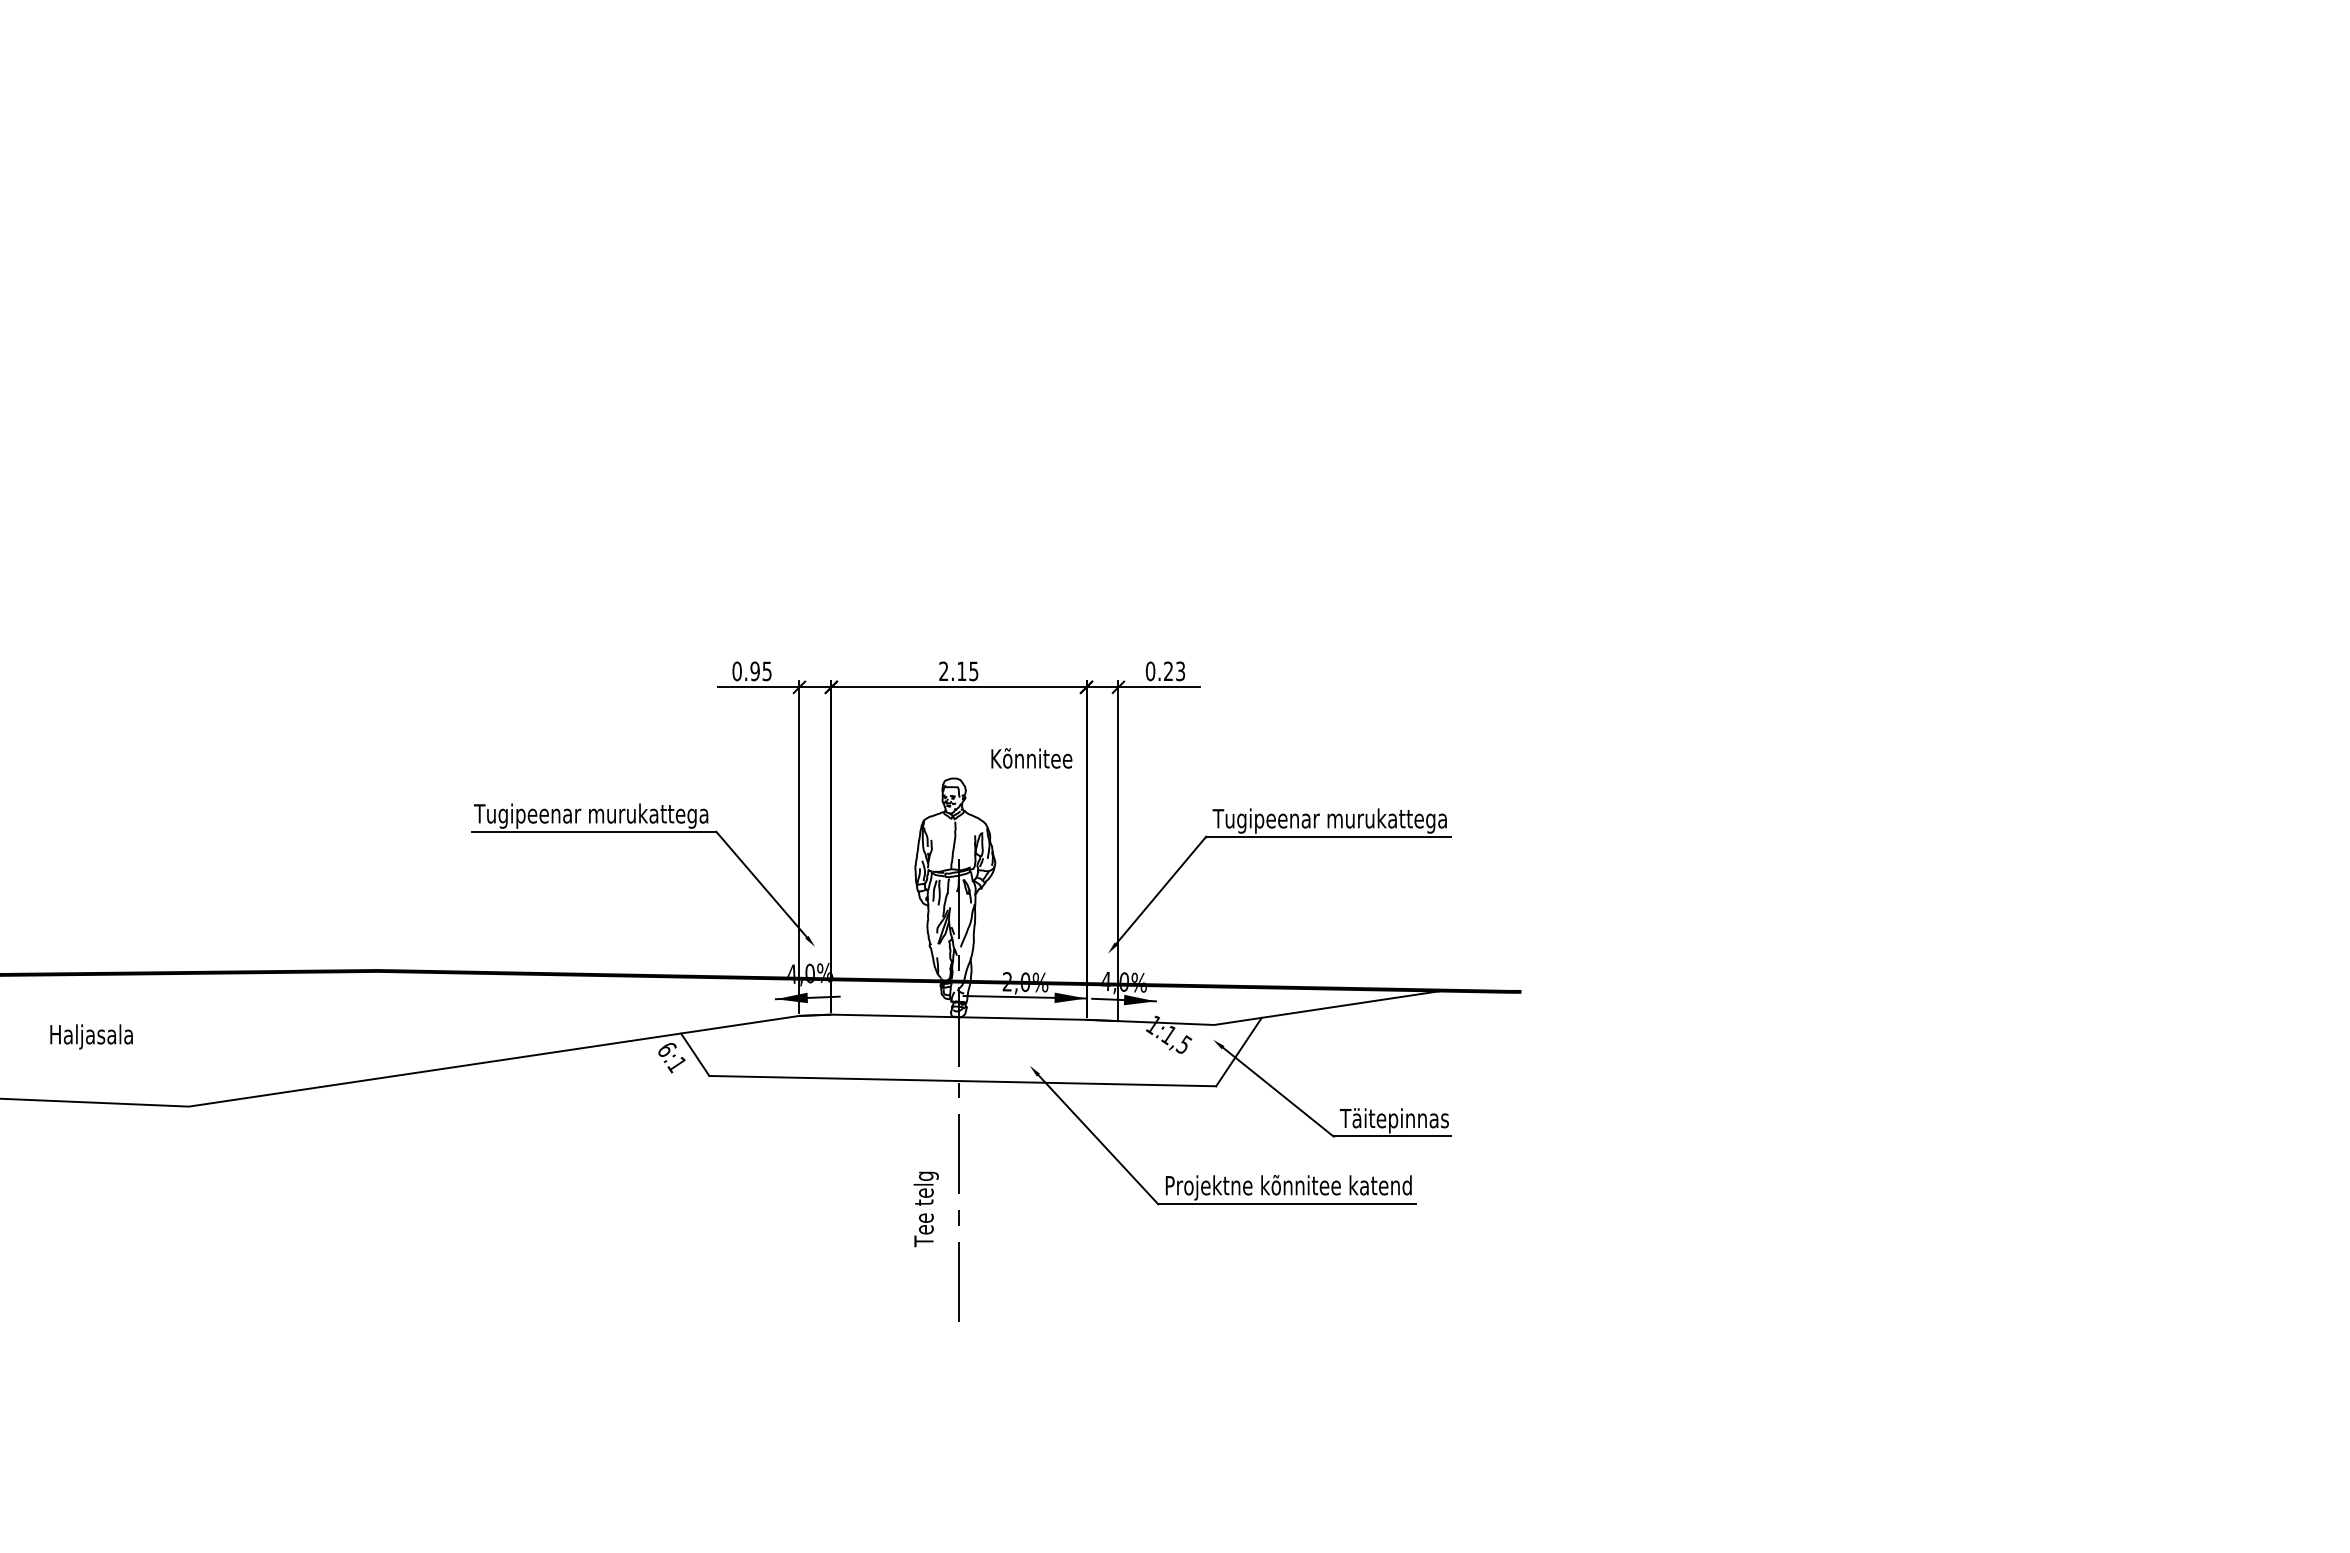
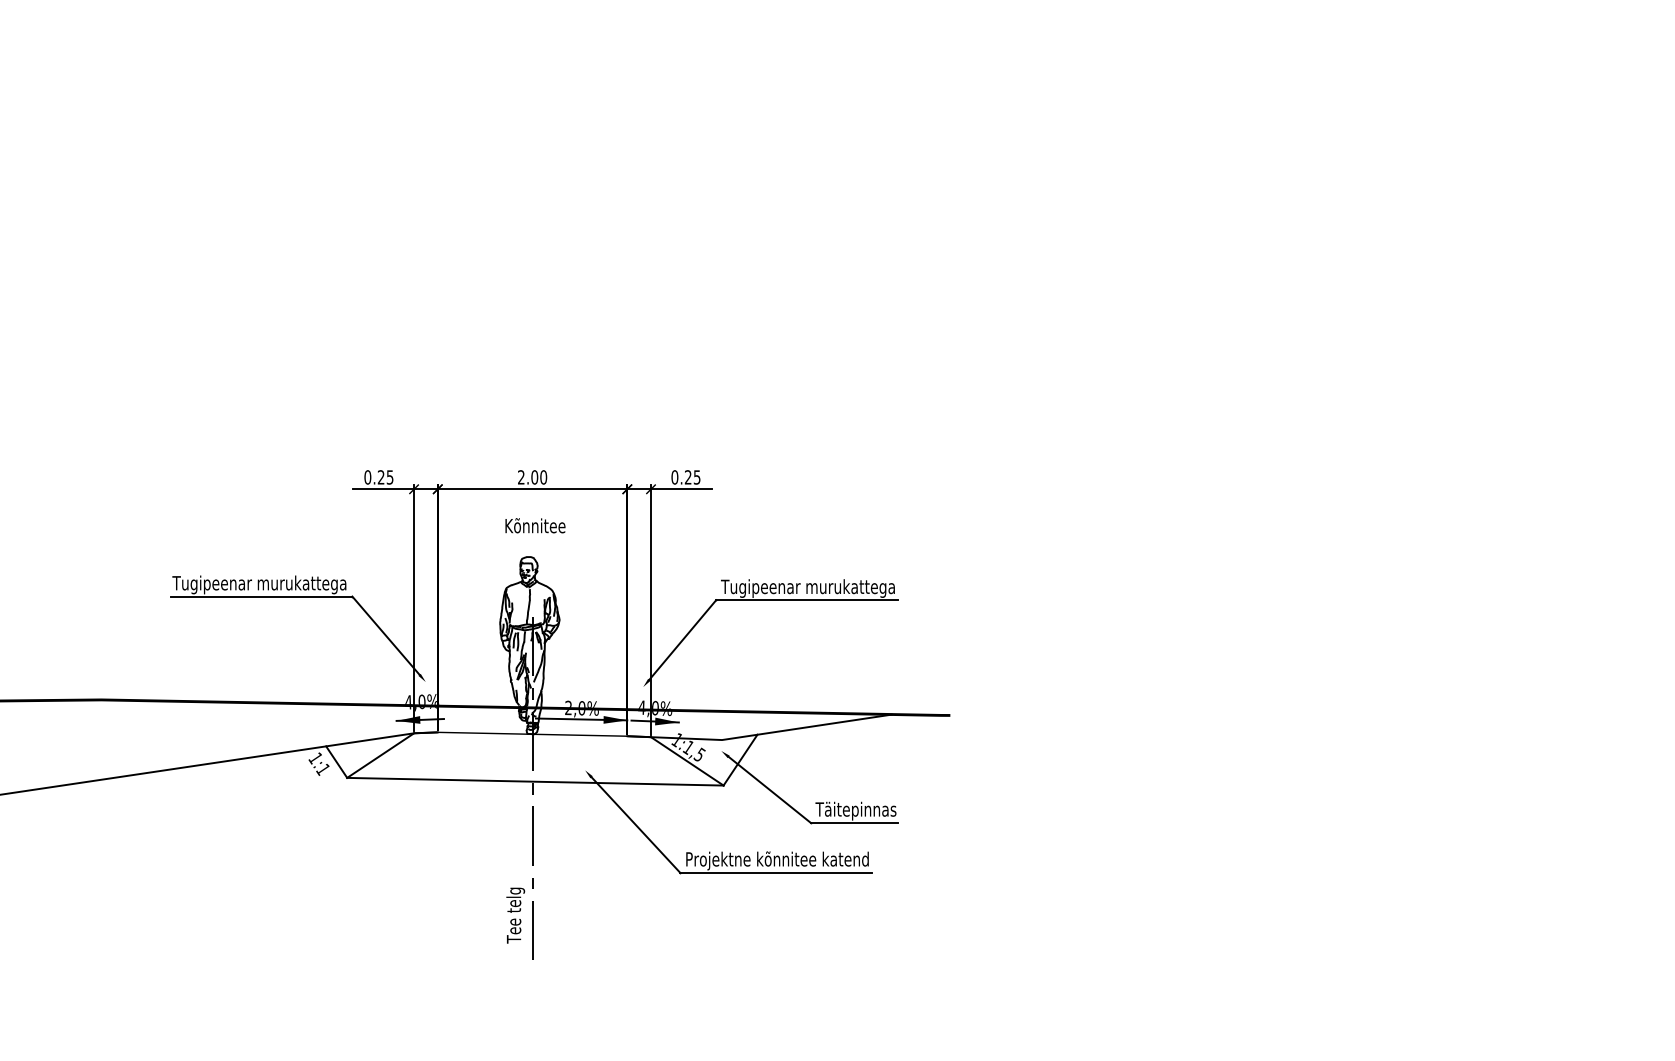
text: (1180, 670) -> (697, 476), 0.23 -> 0.25
text: (754, 671) -> (380, 477), 0.95 -> 0.25
text: (967, 671) -> (538, 477), 2.15 -> 2.00
text: (1031, 758) -> (535, 525), moved
line: (754, 1045) -> (380, 755), added
text: (666, 1049) -> (315, 758), 6:1 -> 1:1
line: (1167, 1053) -> (687, 761), added
text: (925, 1209) -> (515, 915), moved

